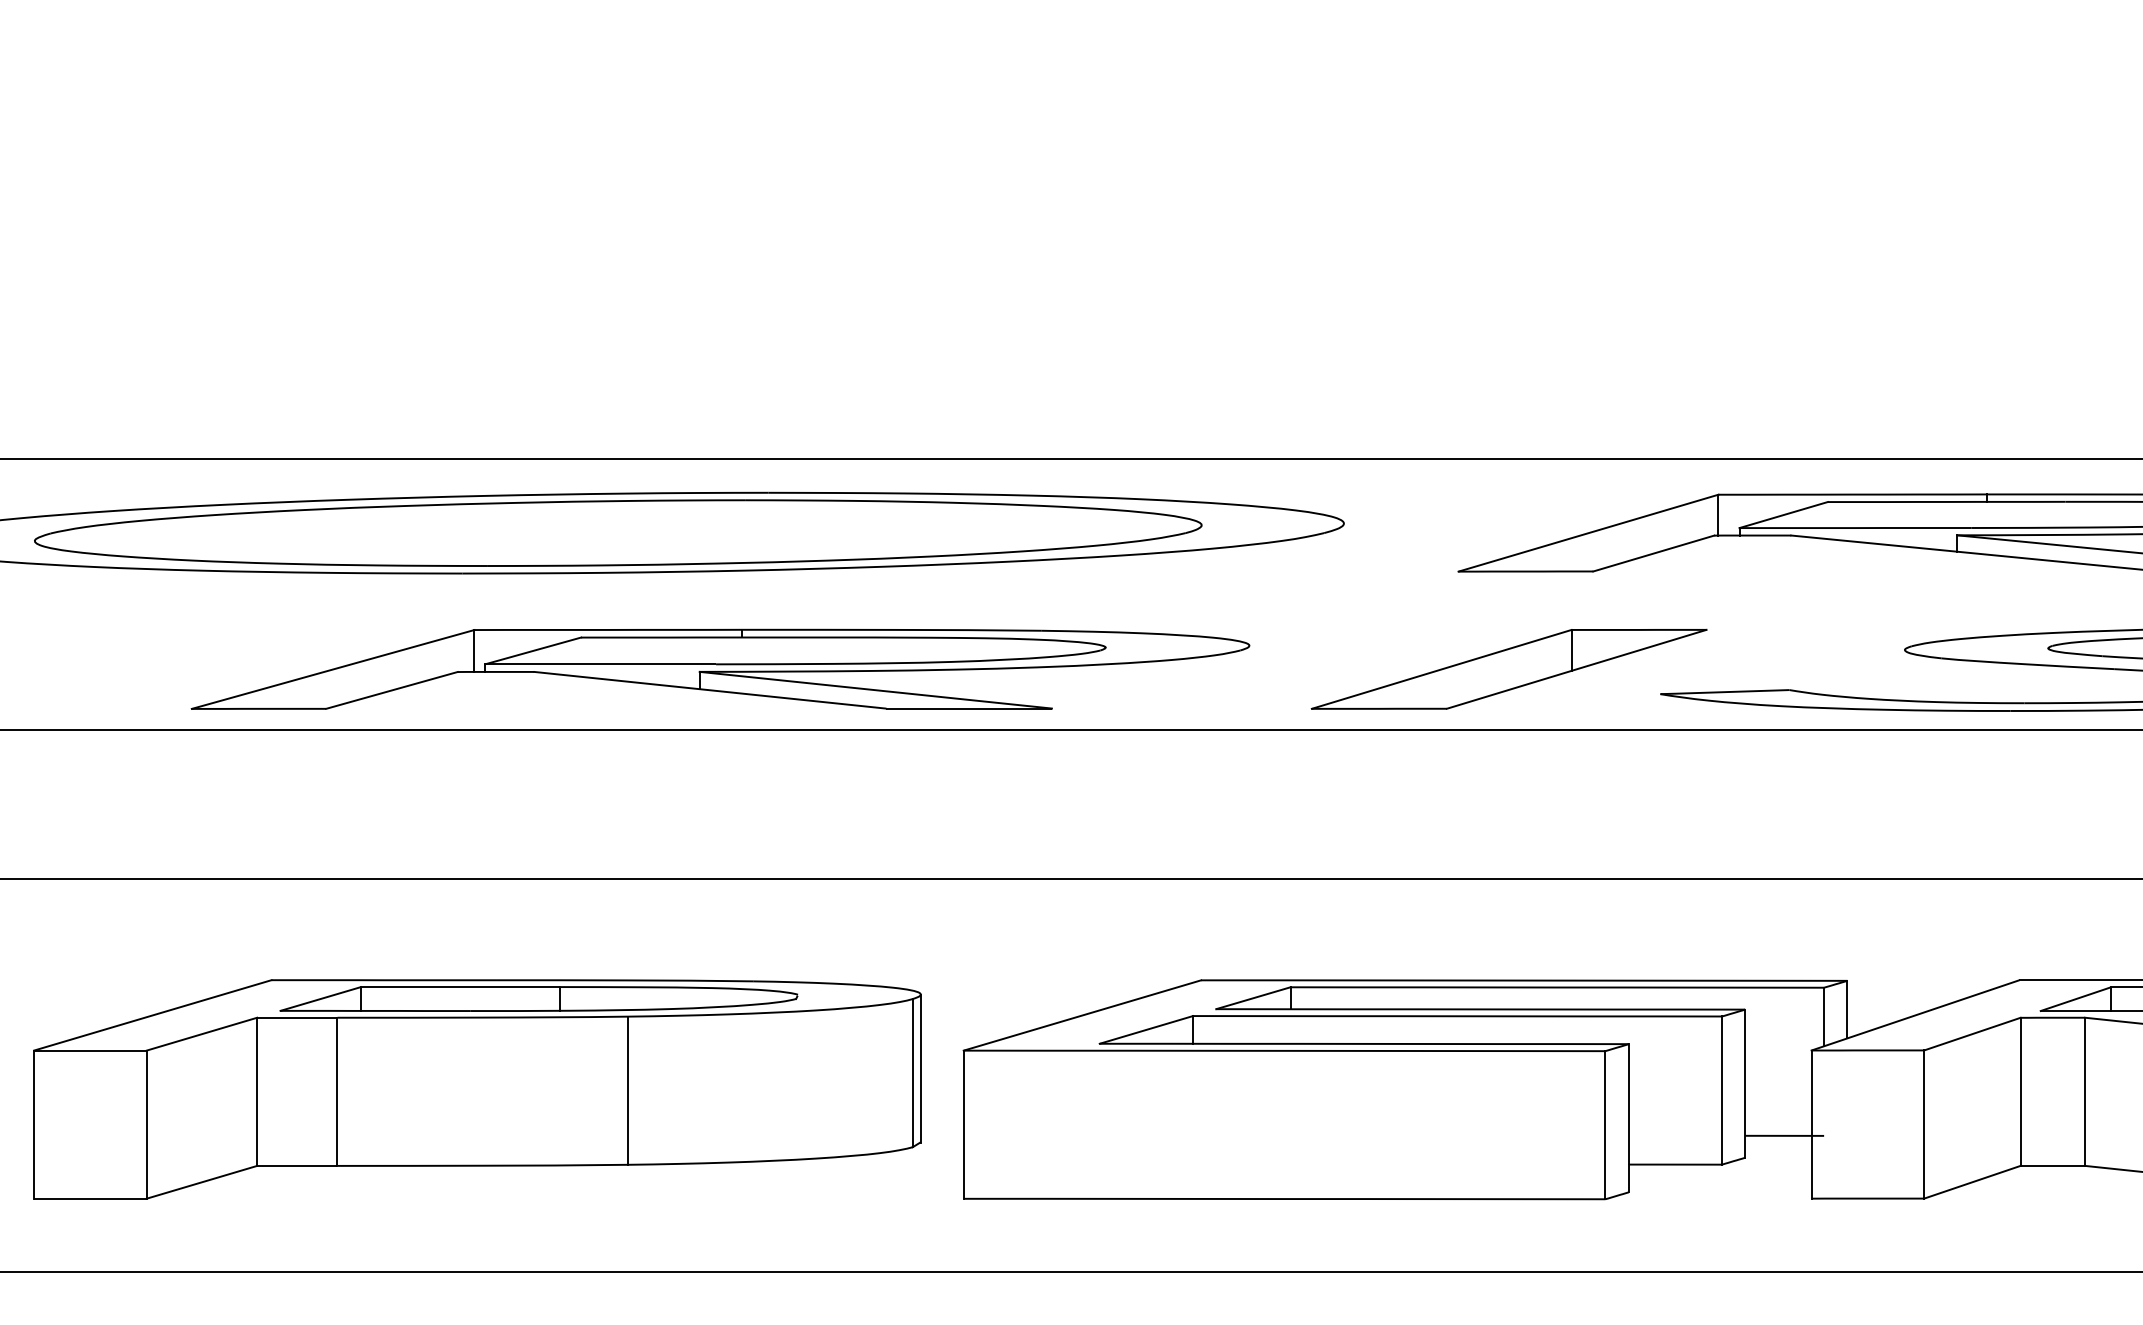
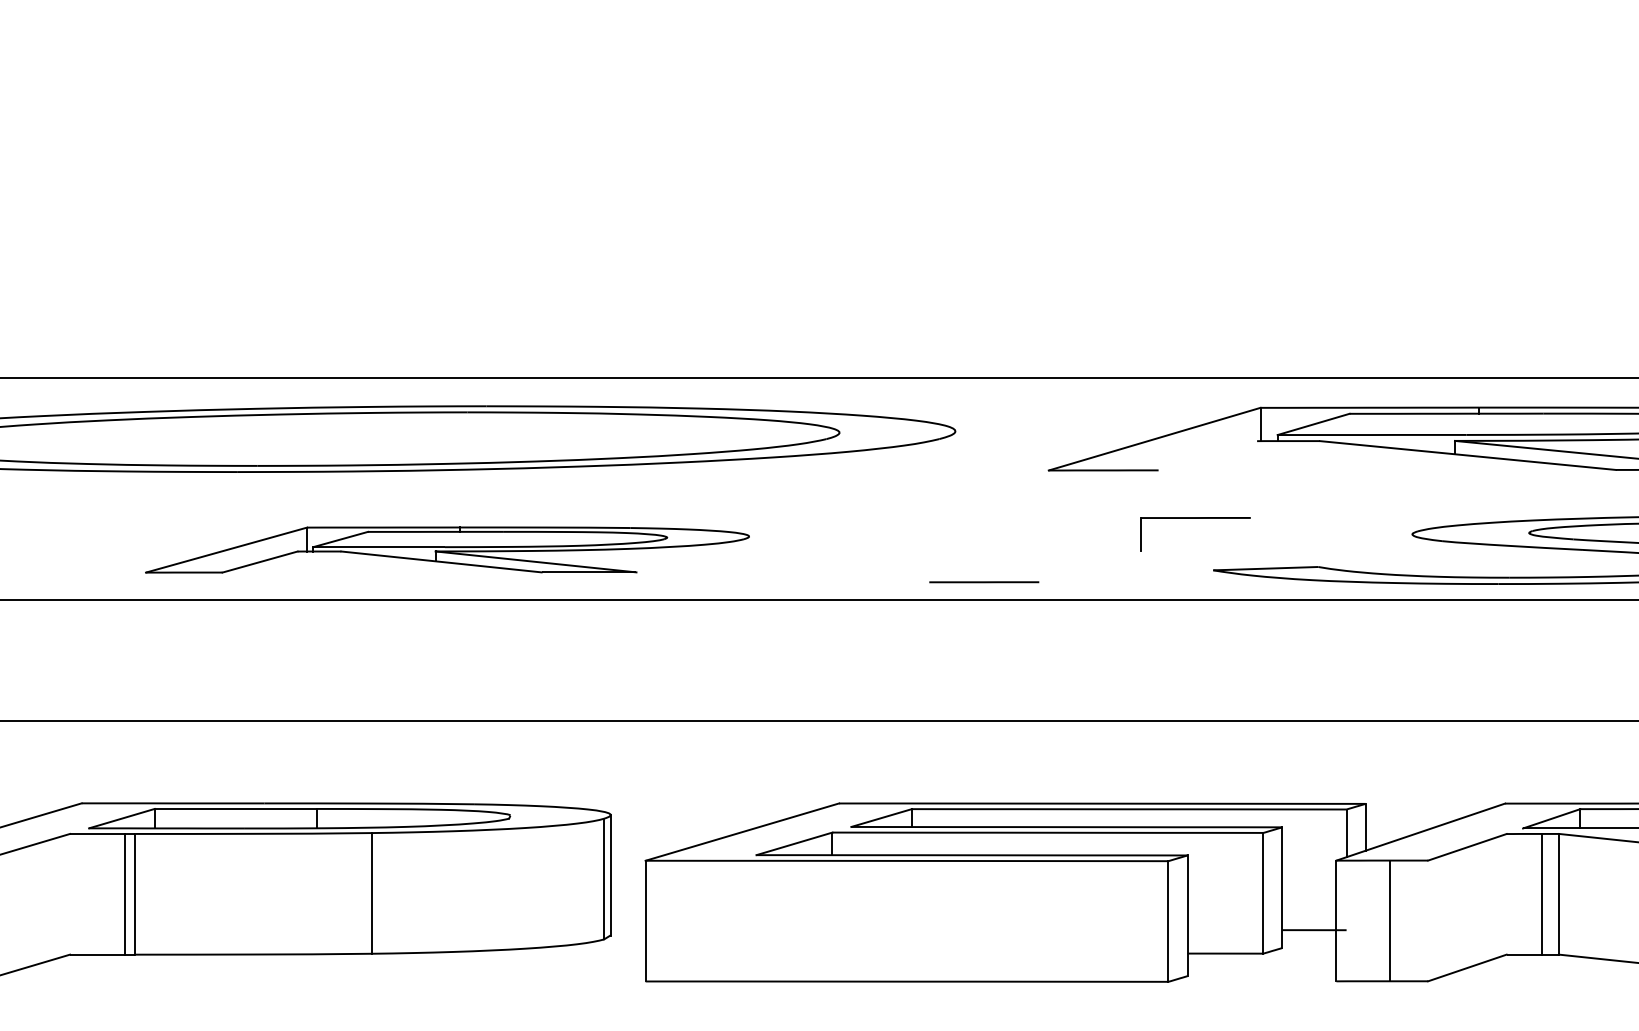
line: (1653, 553) -> (1207, 455), removed
part: (720, 668) -> (447, 549), size x0.7
line: (1441, 668) -> (1034, 549), removed
line: (1576, 668) -> (1144, 549), removed
line: (257, 1091) -> (125, 894), moved
line: (2020, 1091) -> (1542, 894), moved
line: (1924, 1124) -> (1390, 920), moved

